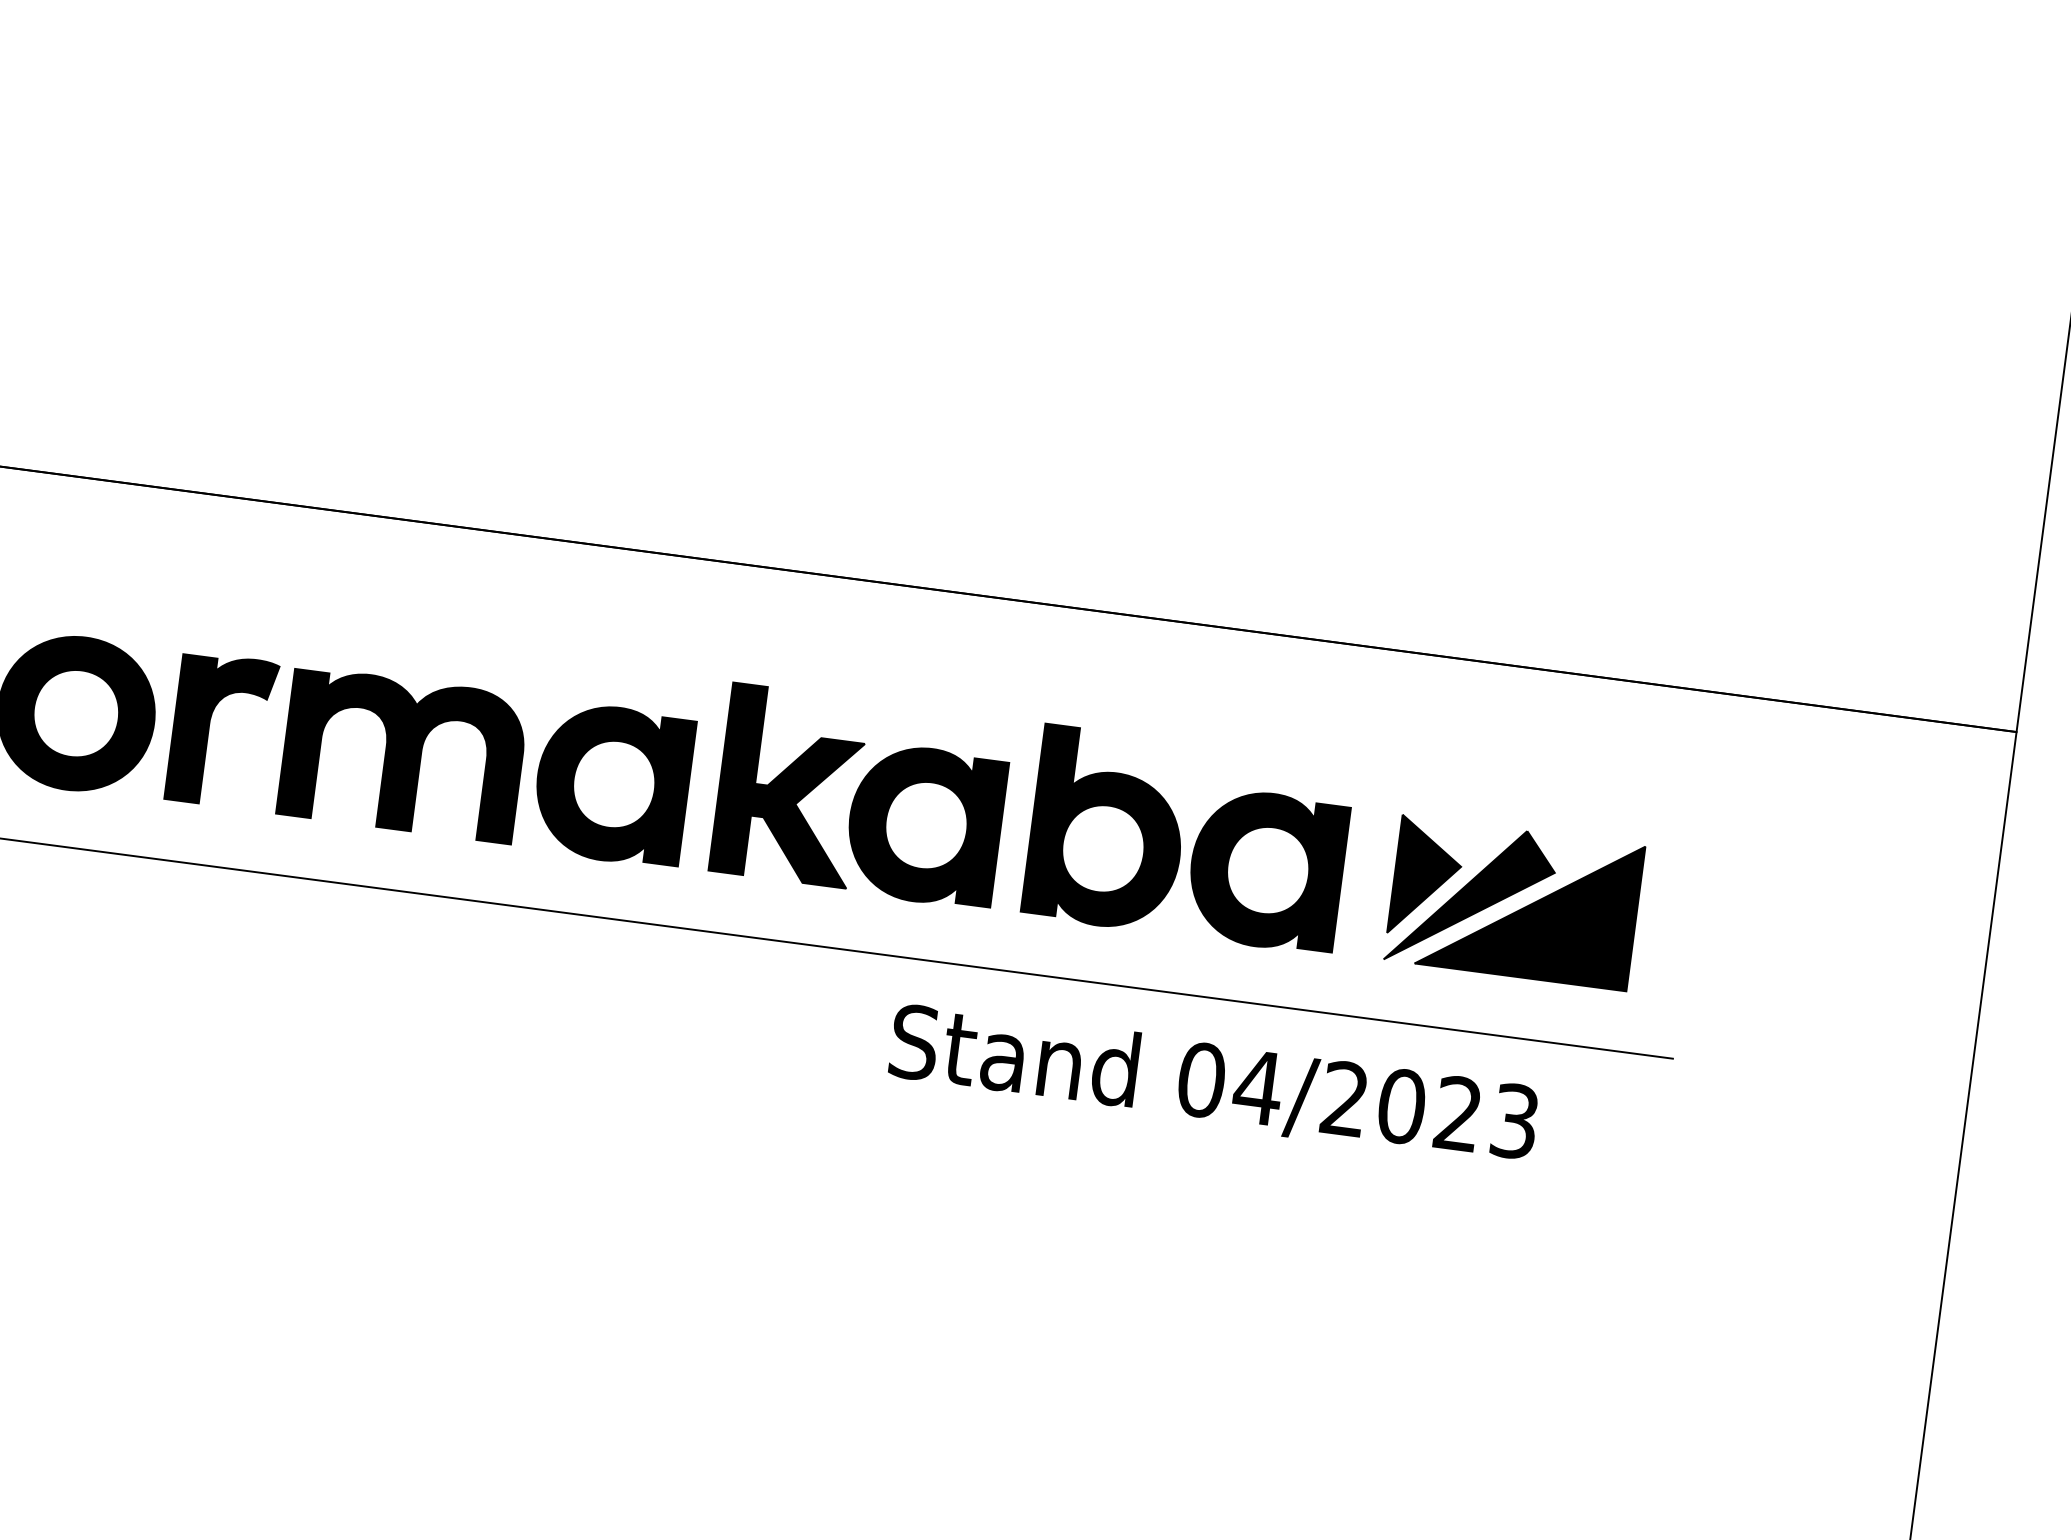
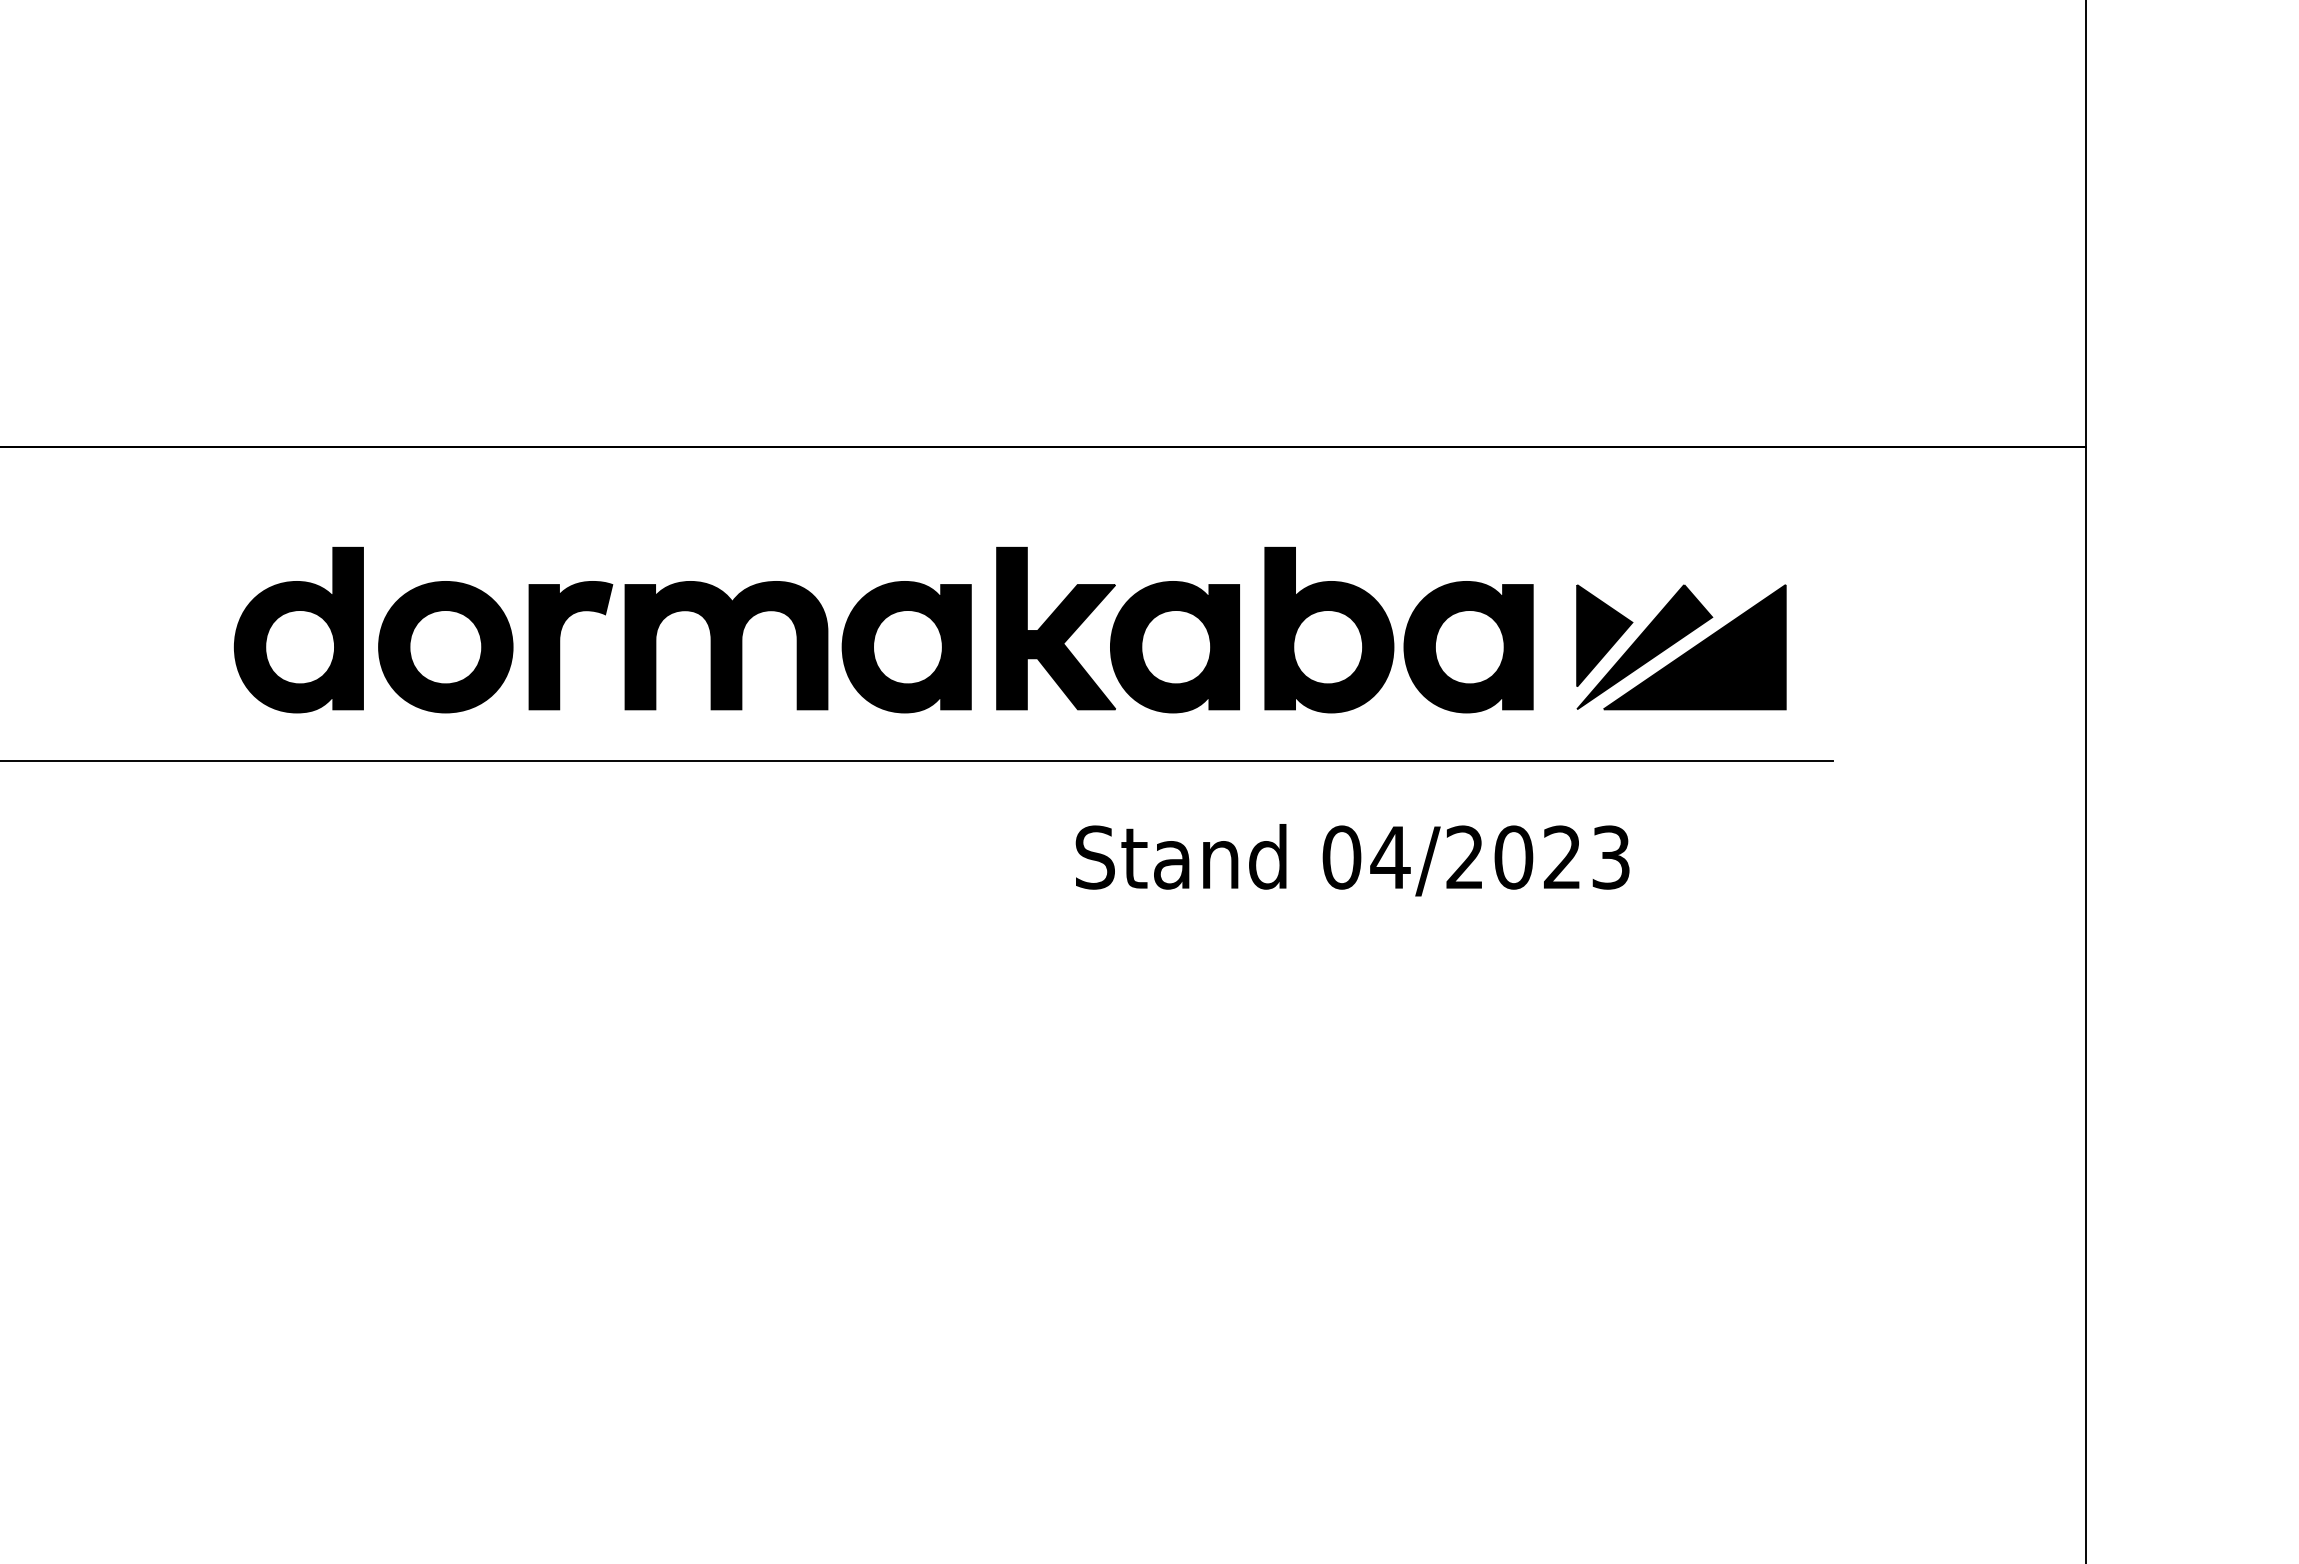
text: (1213, 1085) -> (1352, 860), moved

